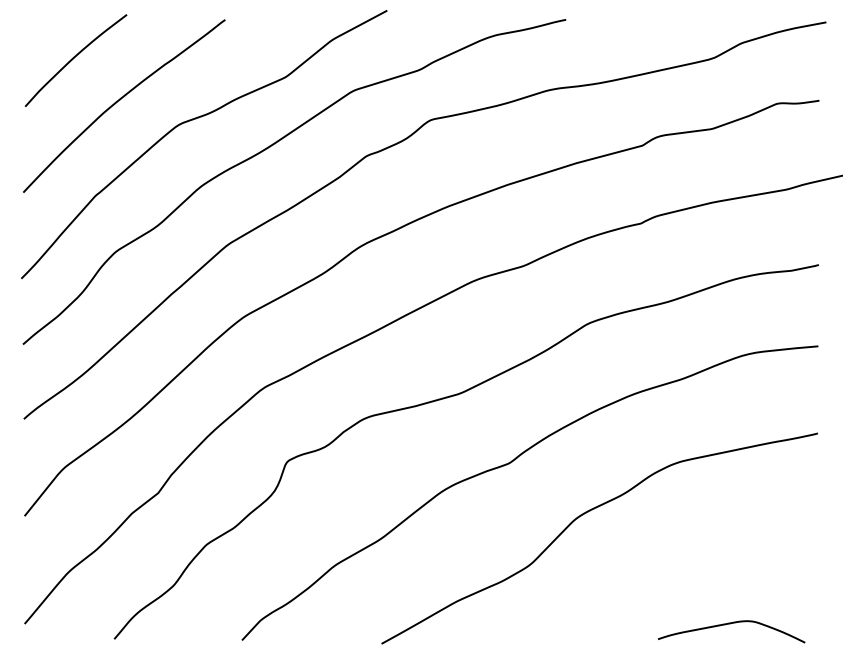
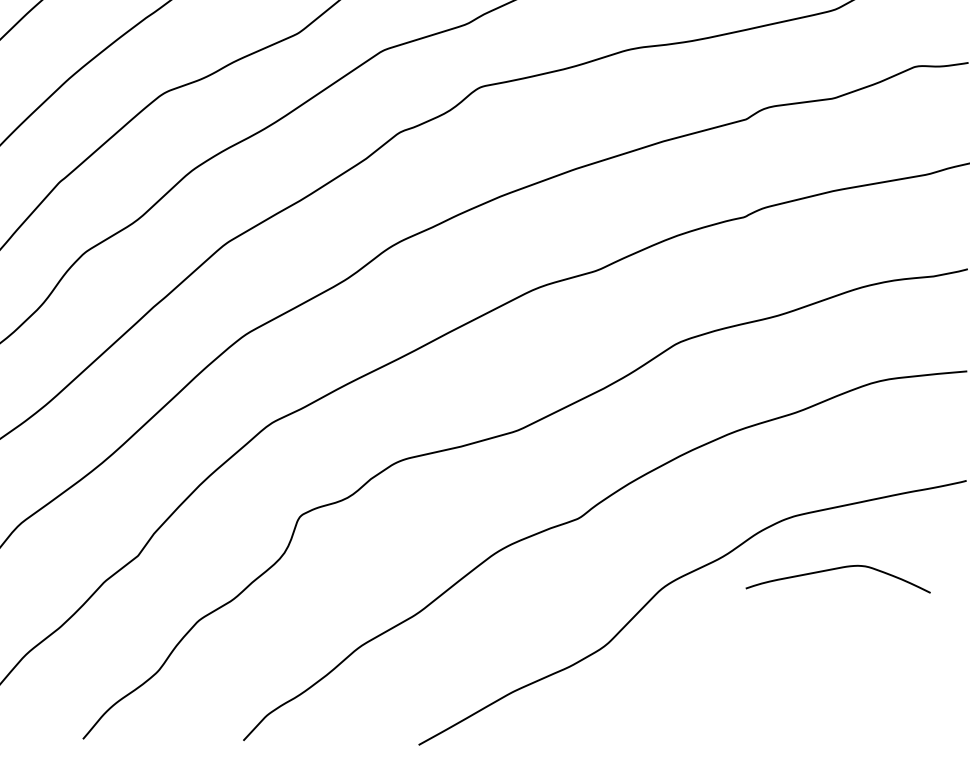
curve: (730, 624) -> (836, 570), moved

